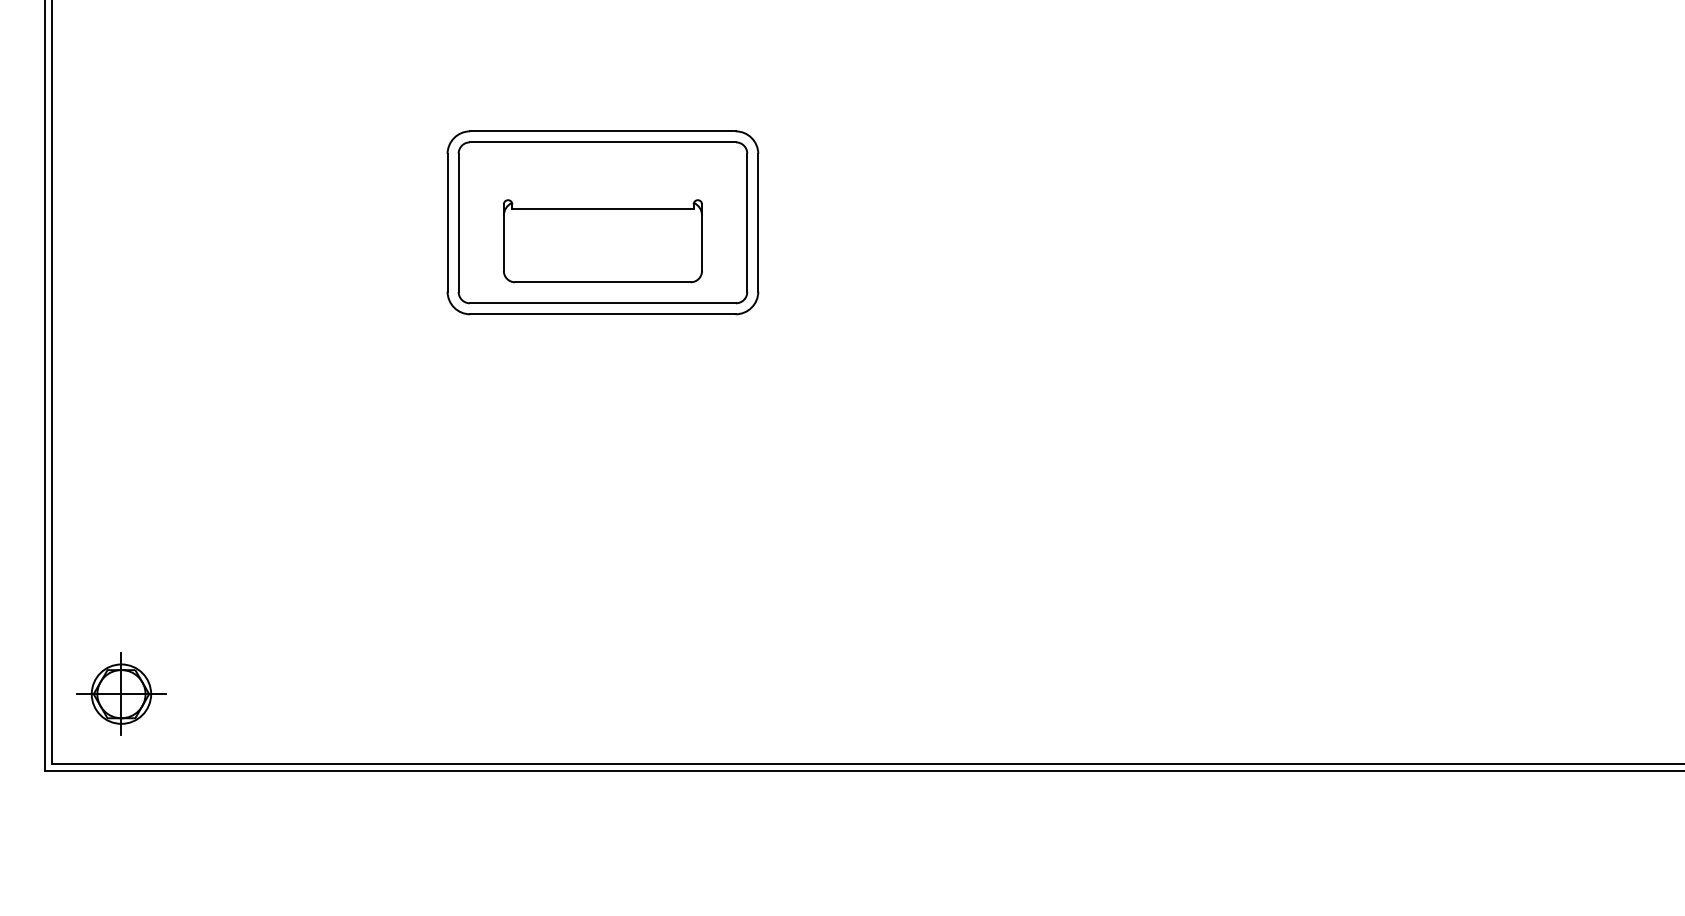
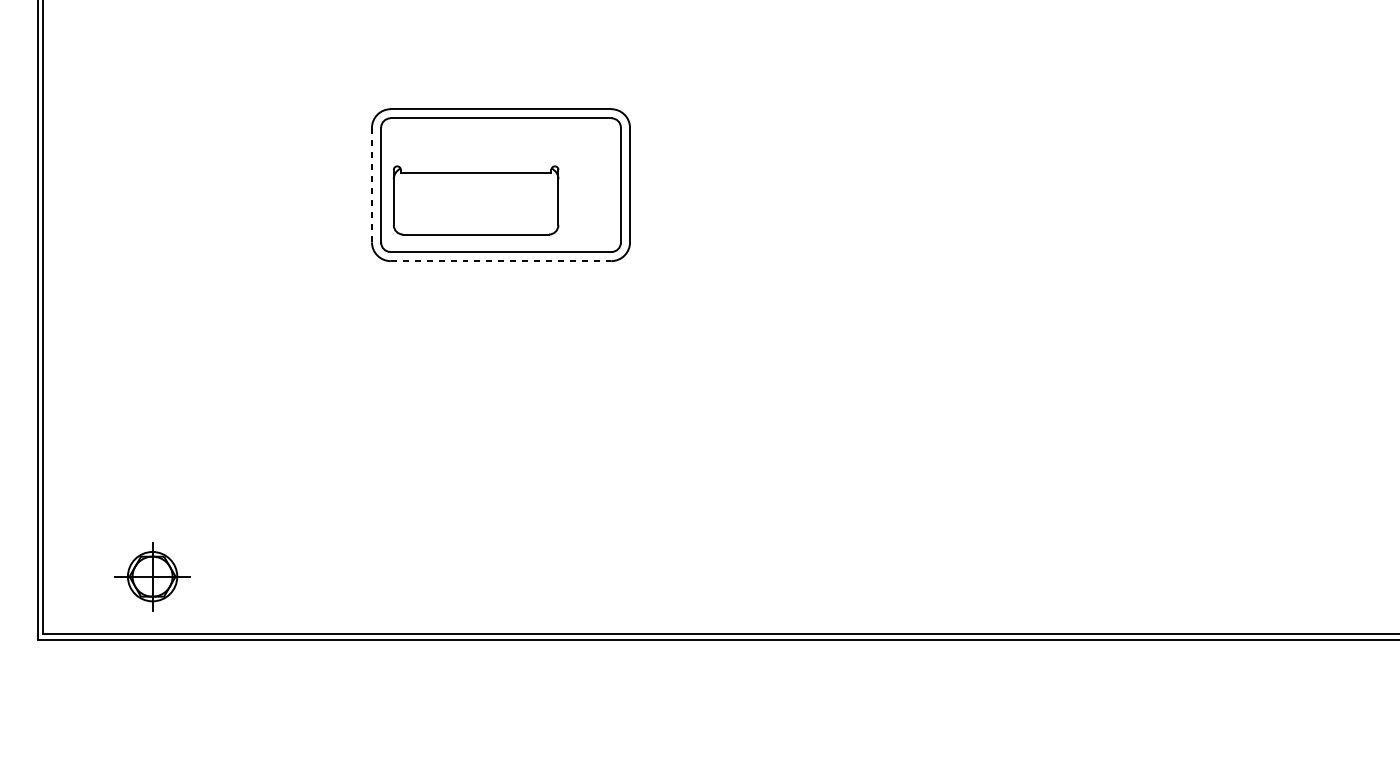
line: (447, 222) -> (371, 184), solid -> dashed
part: (602, 241) -> (475, 200), moved
line: (602, 314) -> (500, 261), solid -> dashed
part: (121, 693) -> (152, 576), moved

